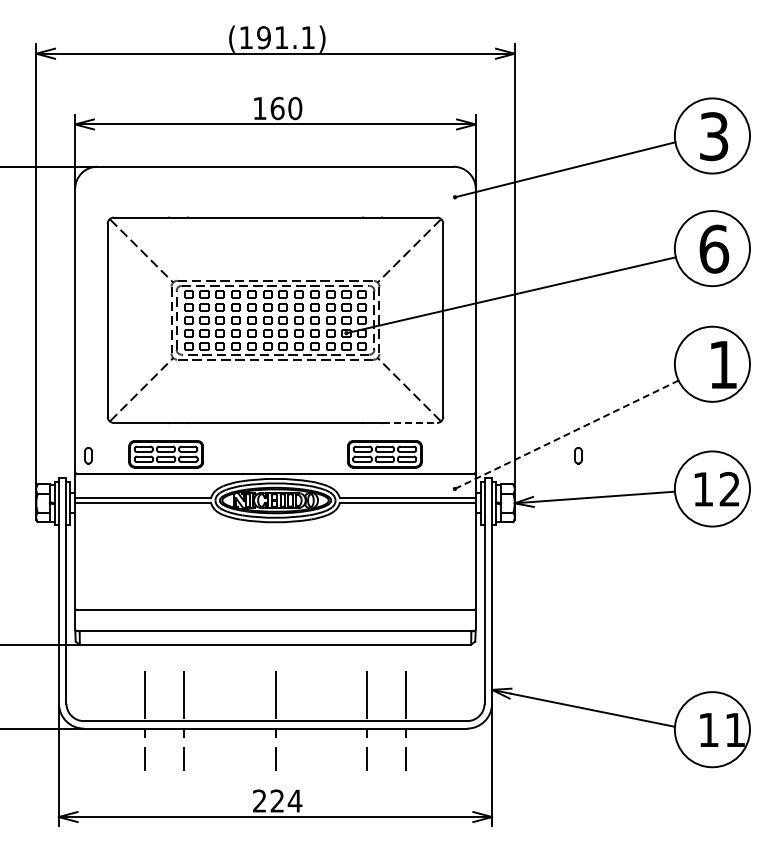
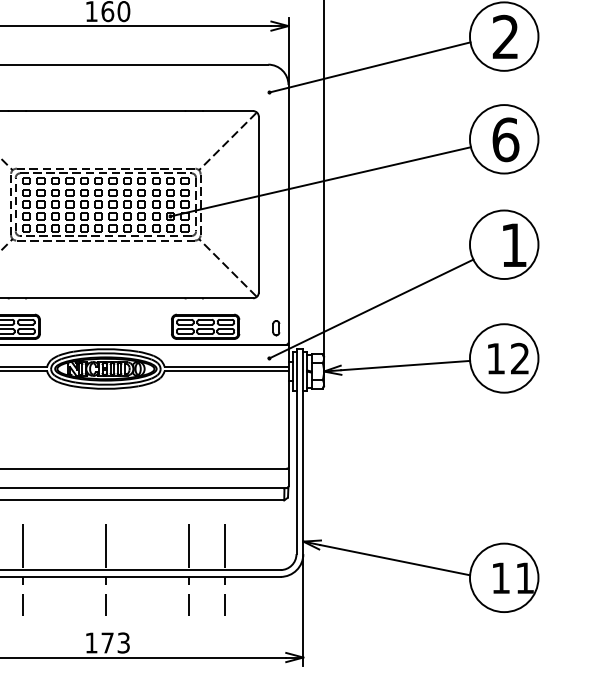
text: (714, 136) -> (506, 37), 3 -> 2
line: (410, 422) -> (228, 297), dashed -> solid
line: (567, 434) -> (372, 308), dashed -> solid
part: (578, 455) -> (276, 327), moved
text: (277, 800) -> (107, 642), 224 -> 173

